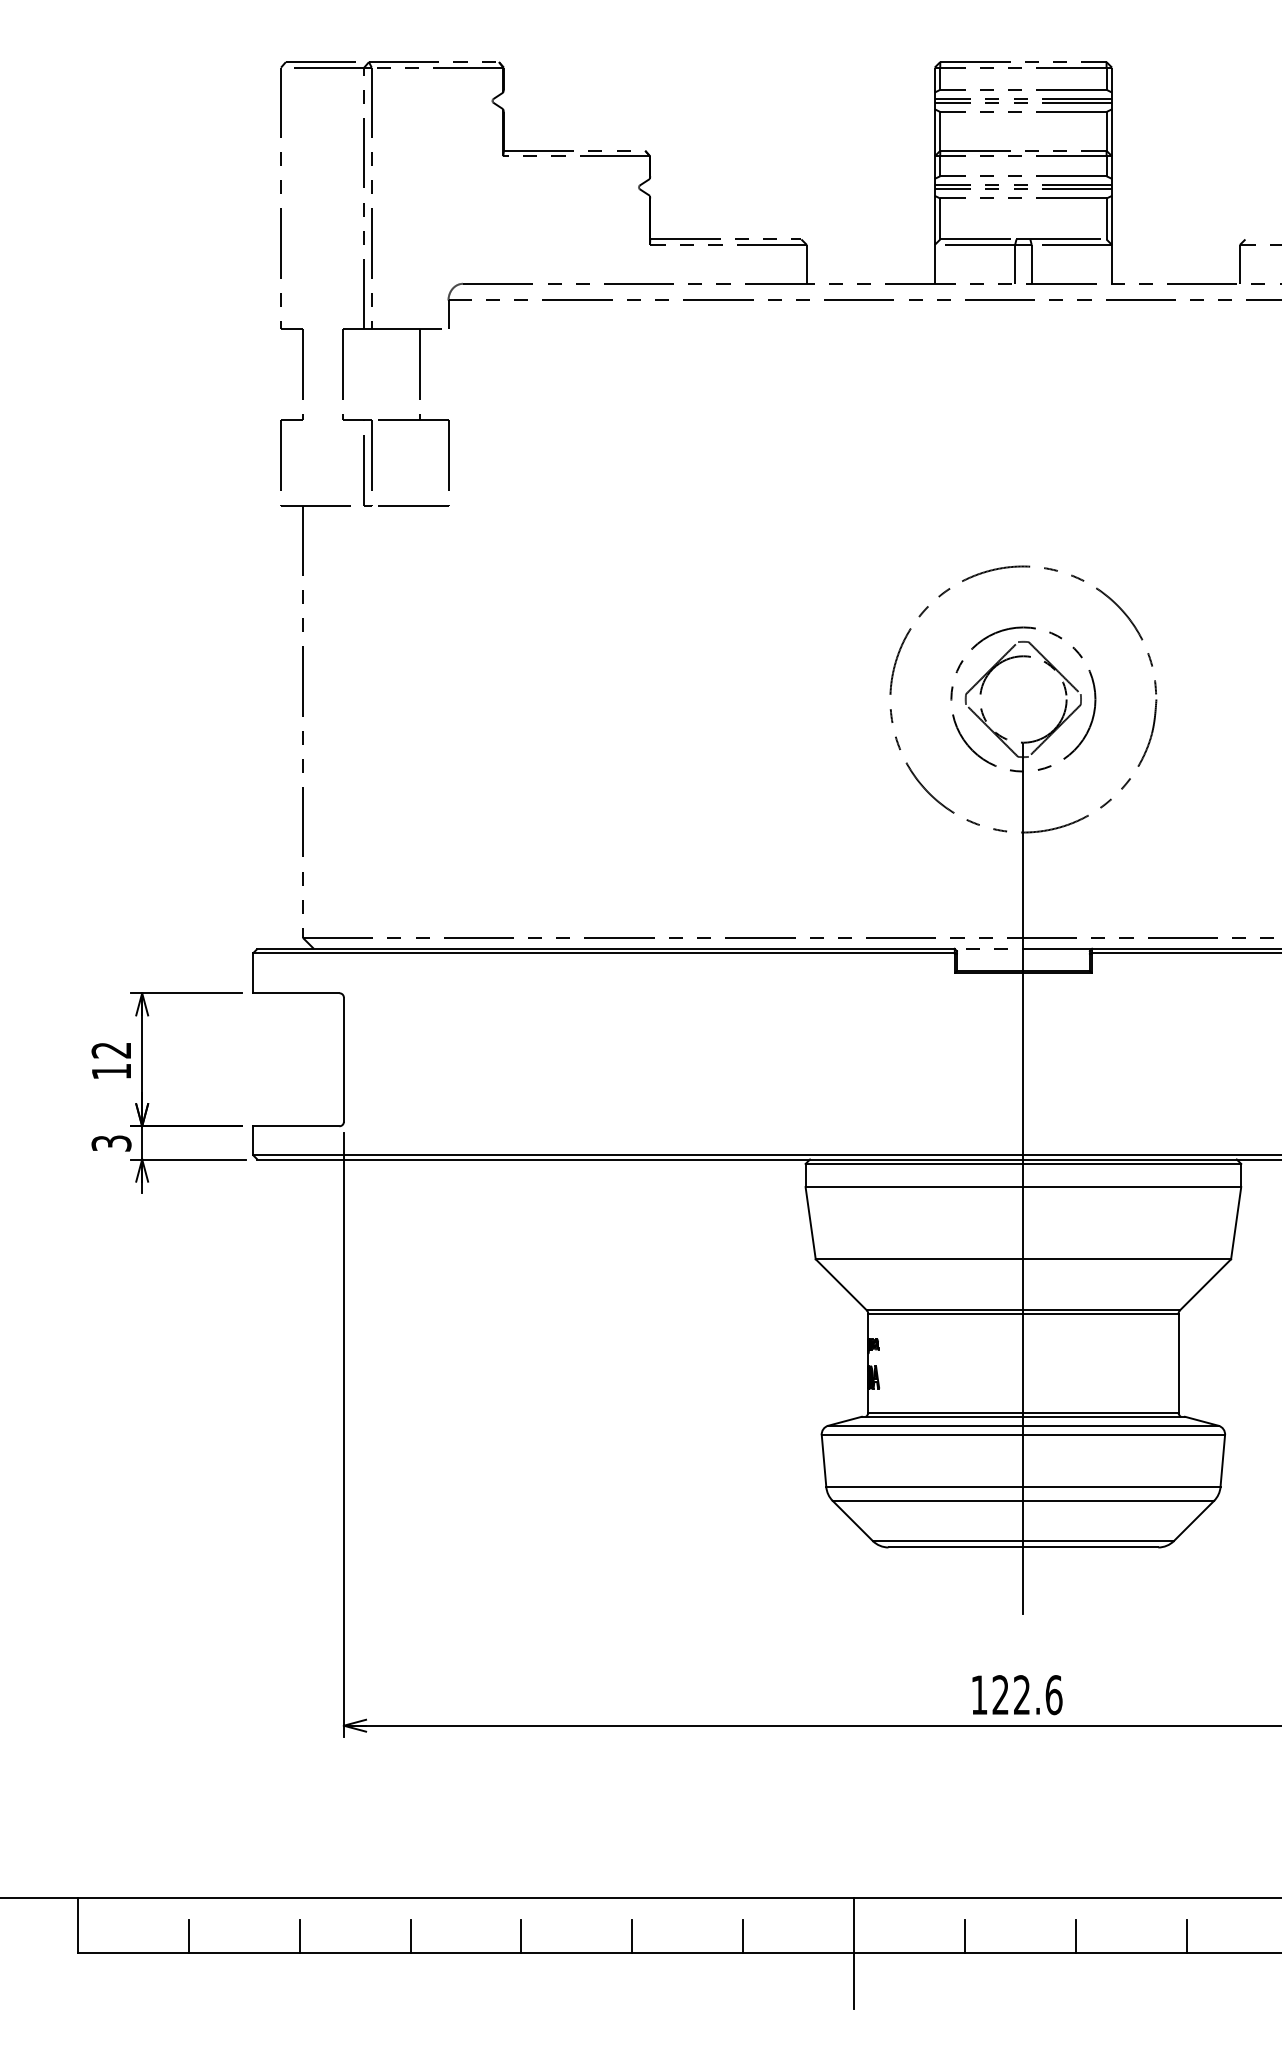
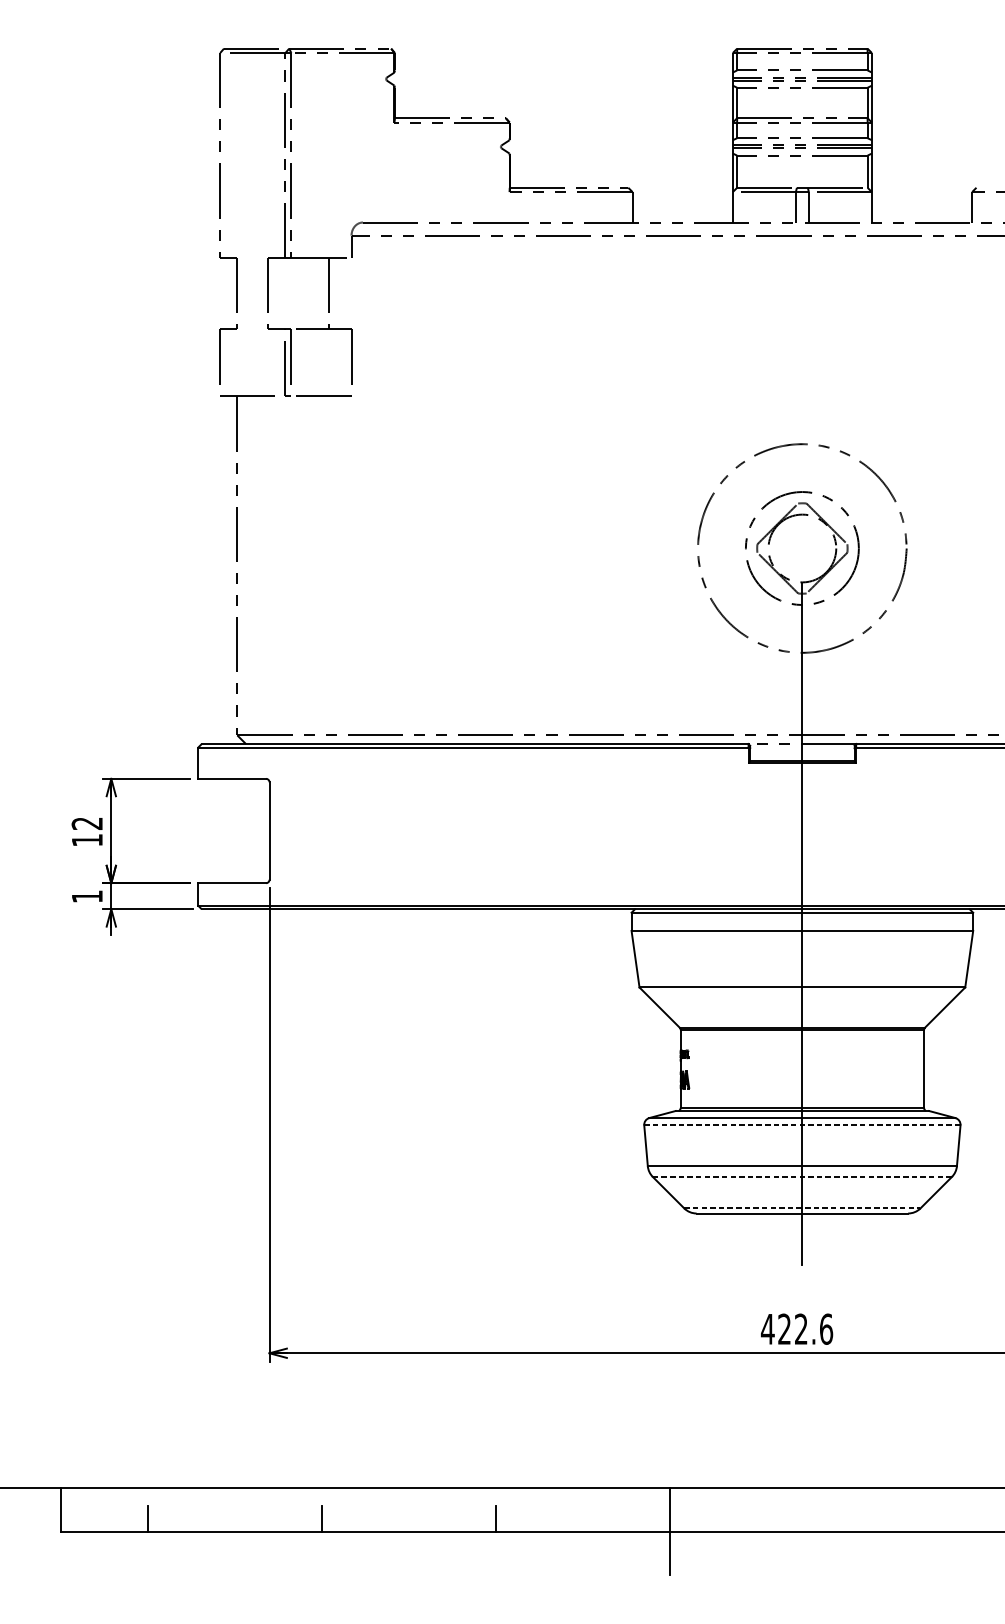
text: (111, 1143) -> (87, 896), 3 -> 1
line: (1023, 1435) -> (802, 1125), solid -> dashed
line: (1023, 1500) -> (802, 1176), solid -> dashed
line: (1023, 1541) -> (802, 1208), solid -> dashed
text: (979, 1694) -> (767, 1328), 122.6 -> 422.6
line: (299, 1936) -> (234, 1518), removed
line: (521, 1936) -> (408, 1518), removed
line: (743, 1936) -> (582, 1518), removed
line: (964, 1936) -> (756, 1518), removed
line: (1075, 1936) -> (843, 1518), removed
line: (1186, 1936) -> (930, 1518), removed

